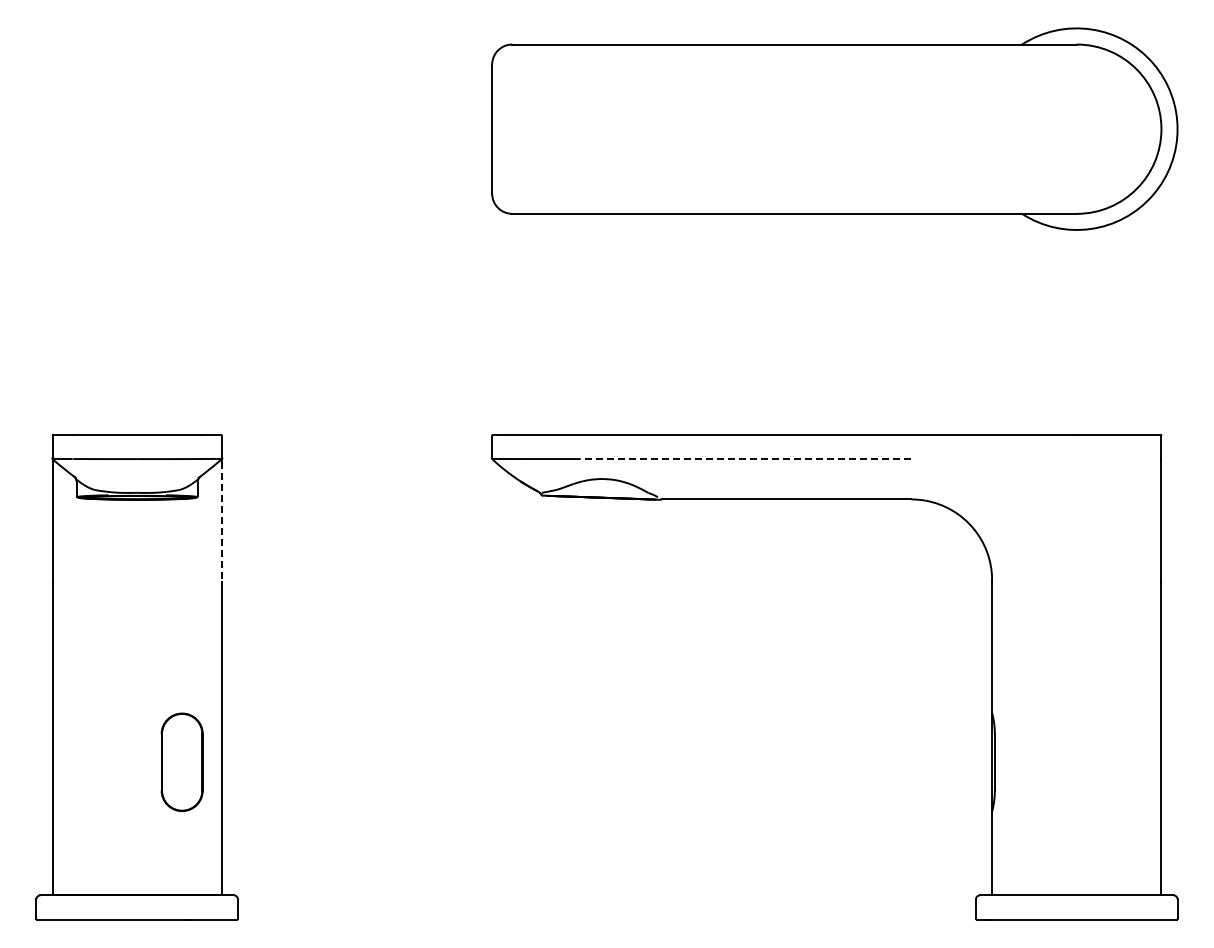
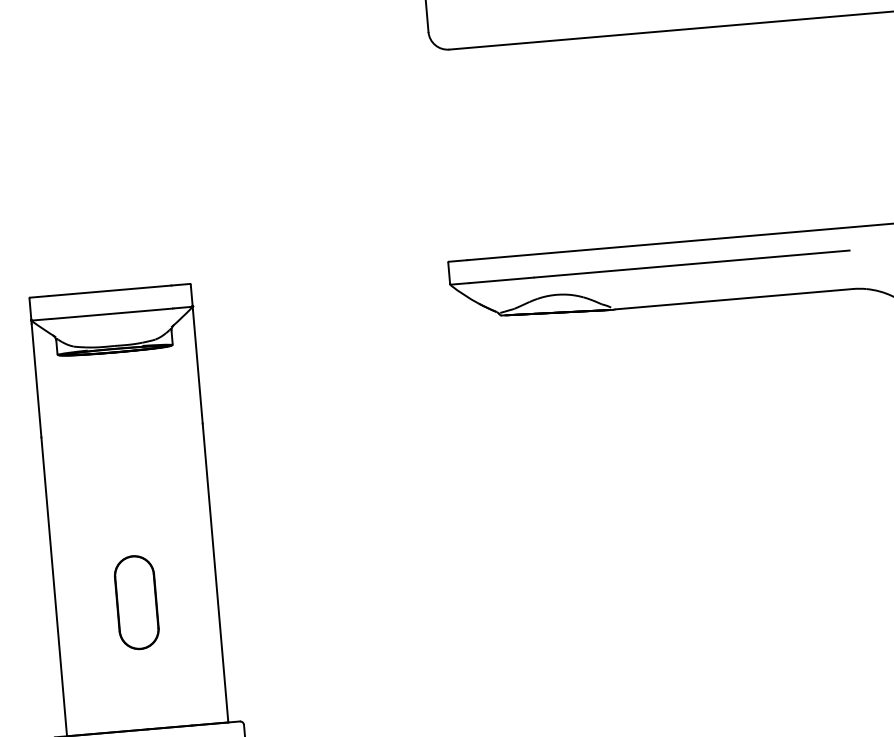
line: (745, 459) -> (691, 264), dashed -> solid
line: (221, 522) -> (197, 367), dashed -> solid
part: (181, 761) -> (136, 601), moved

